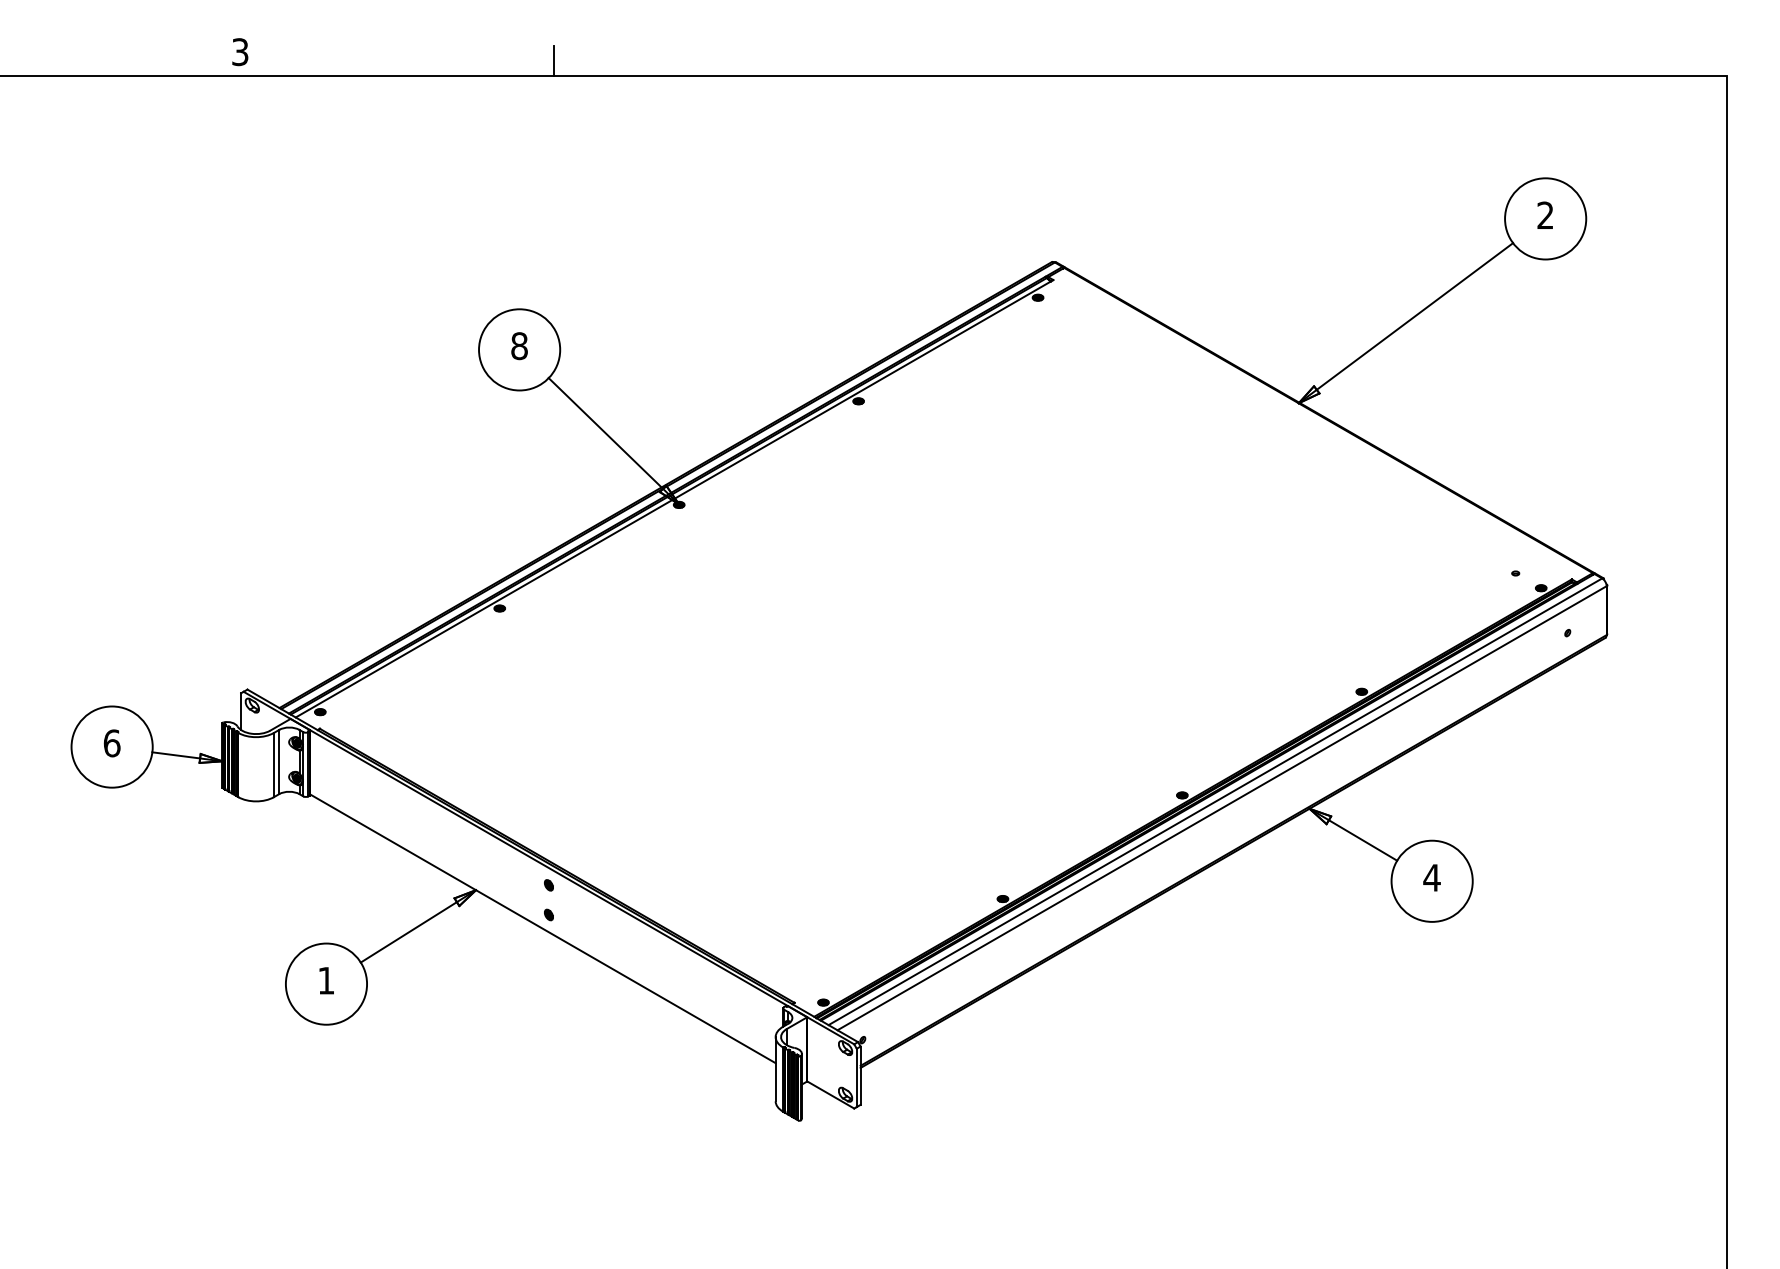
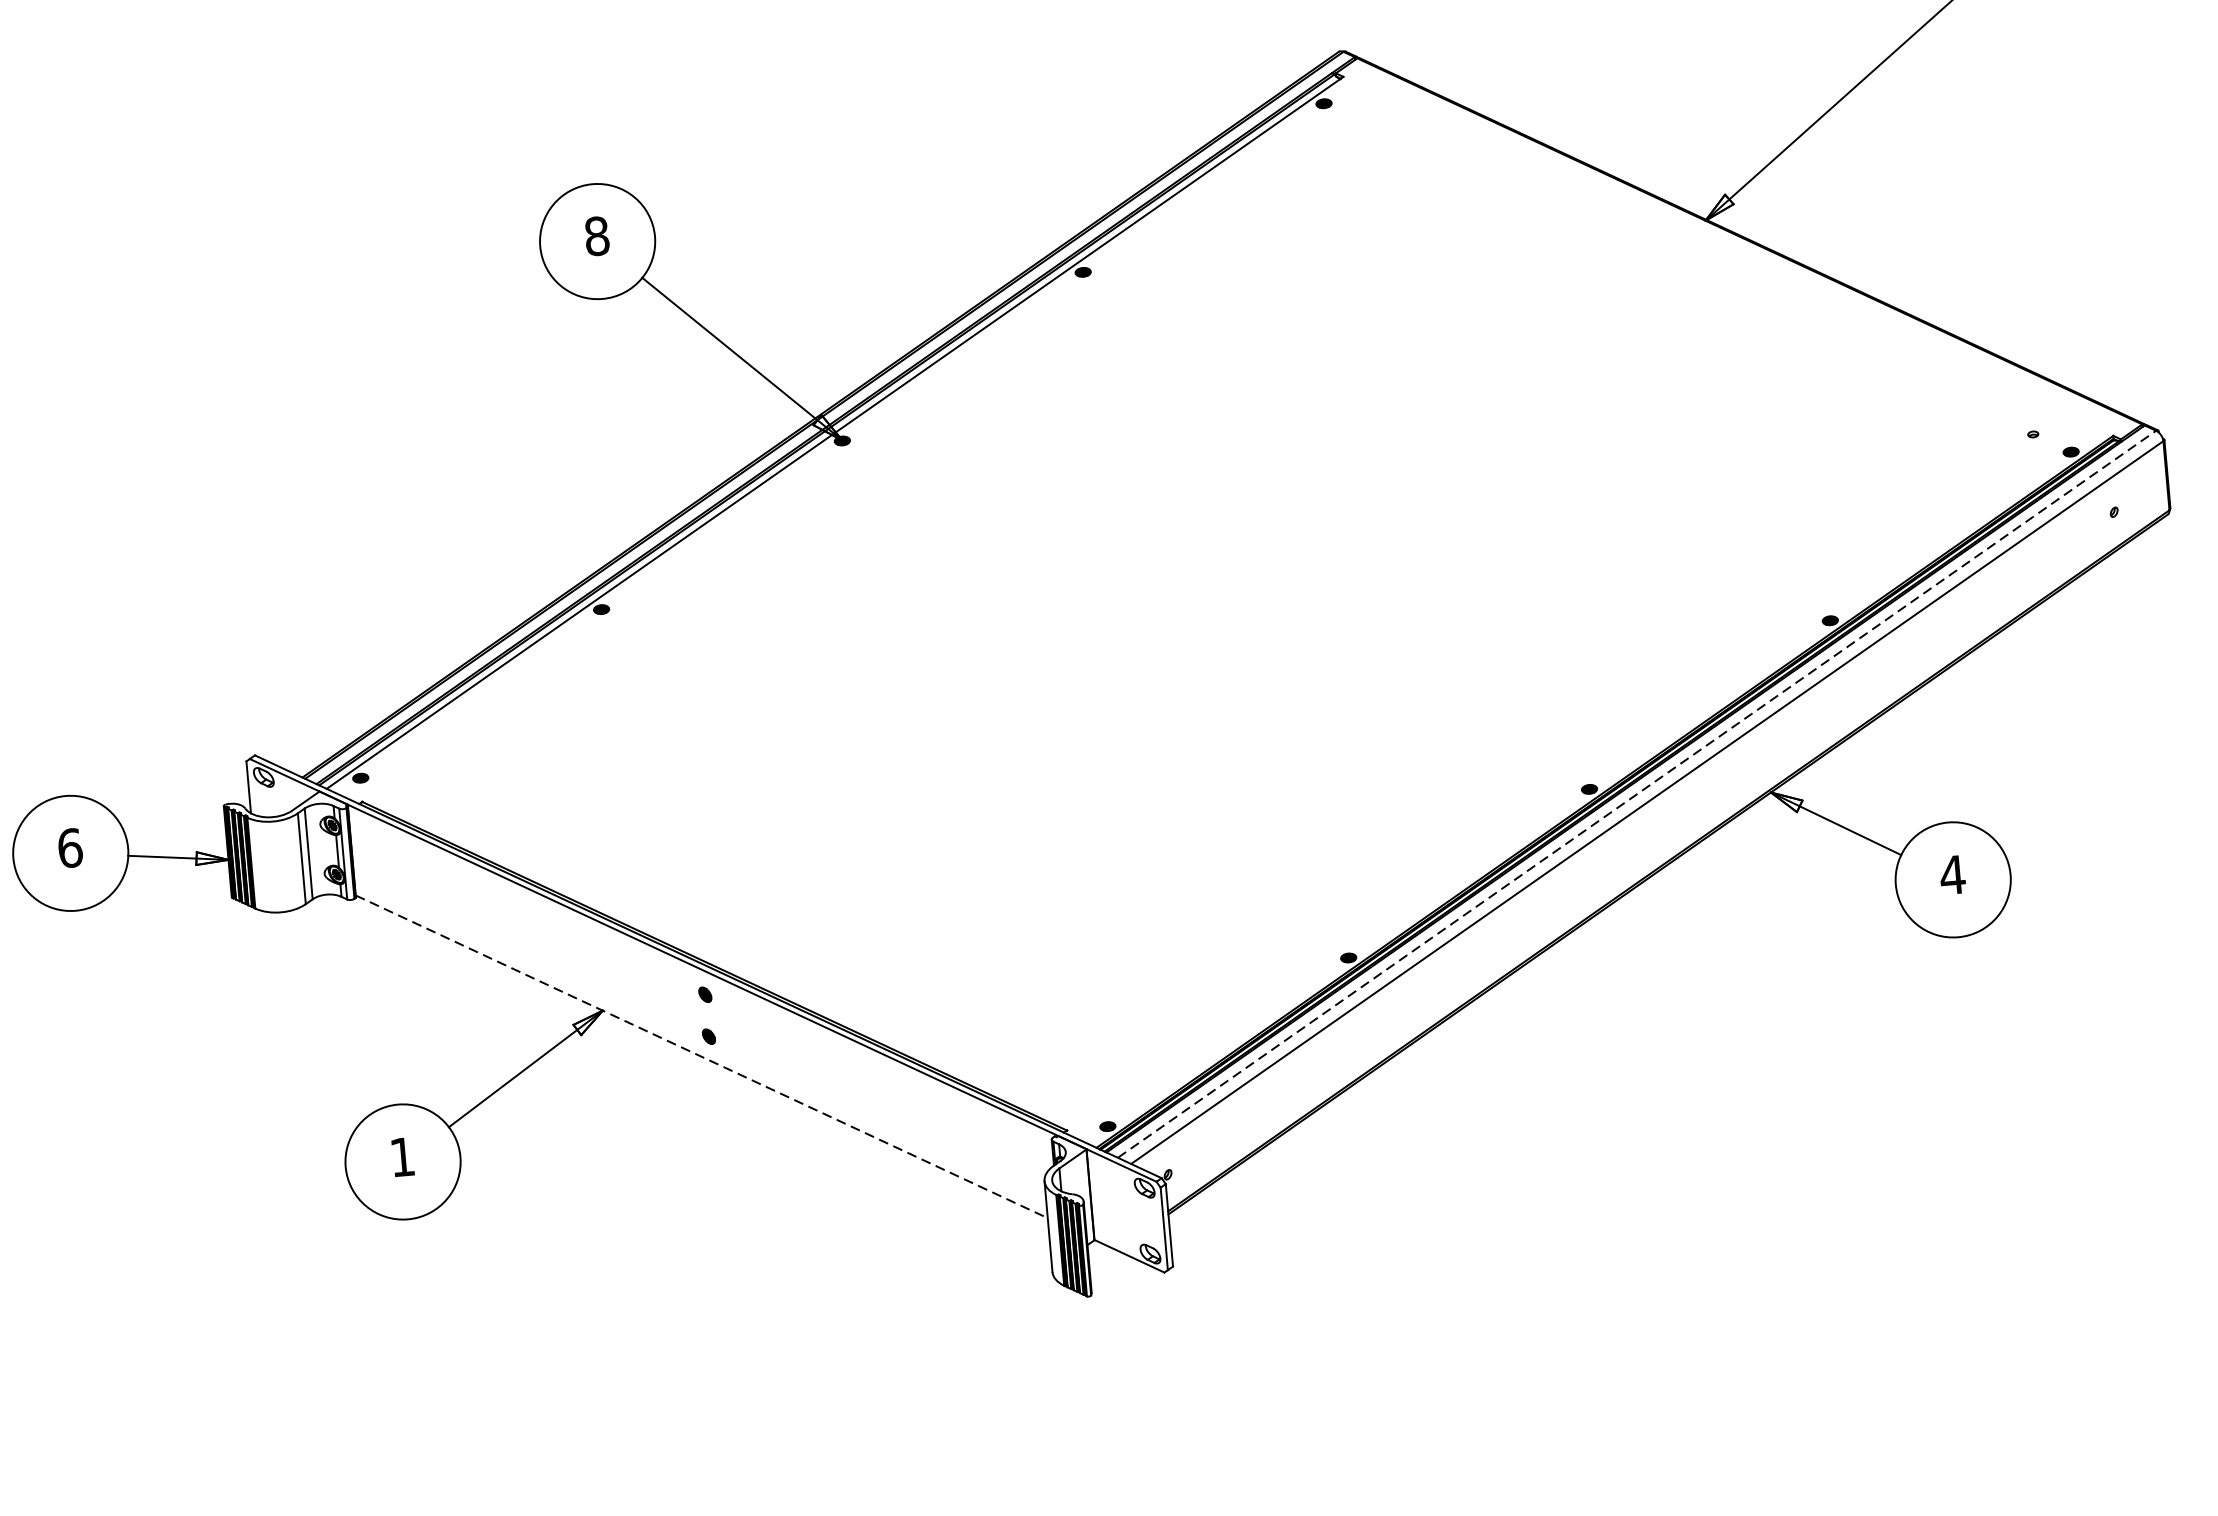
line: (1215, 801) -> (1637, 793), solid -> dashed
line: (543, 928) -> (702, 1056), solid -> dashed

